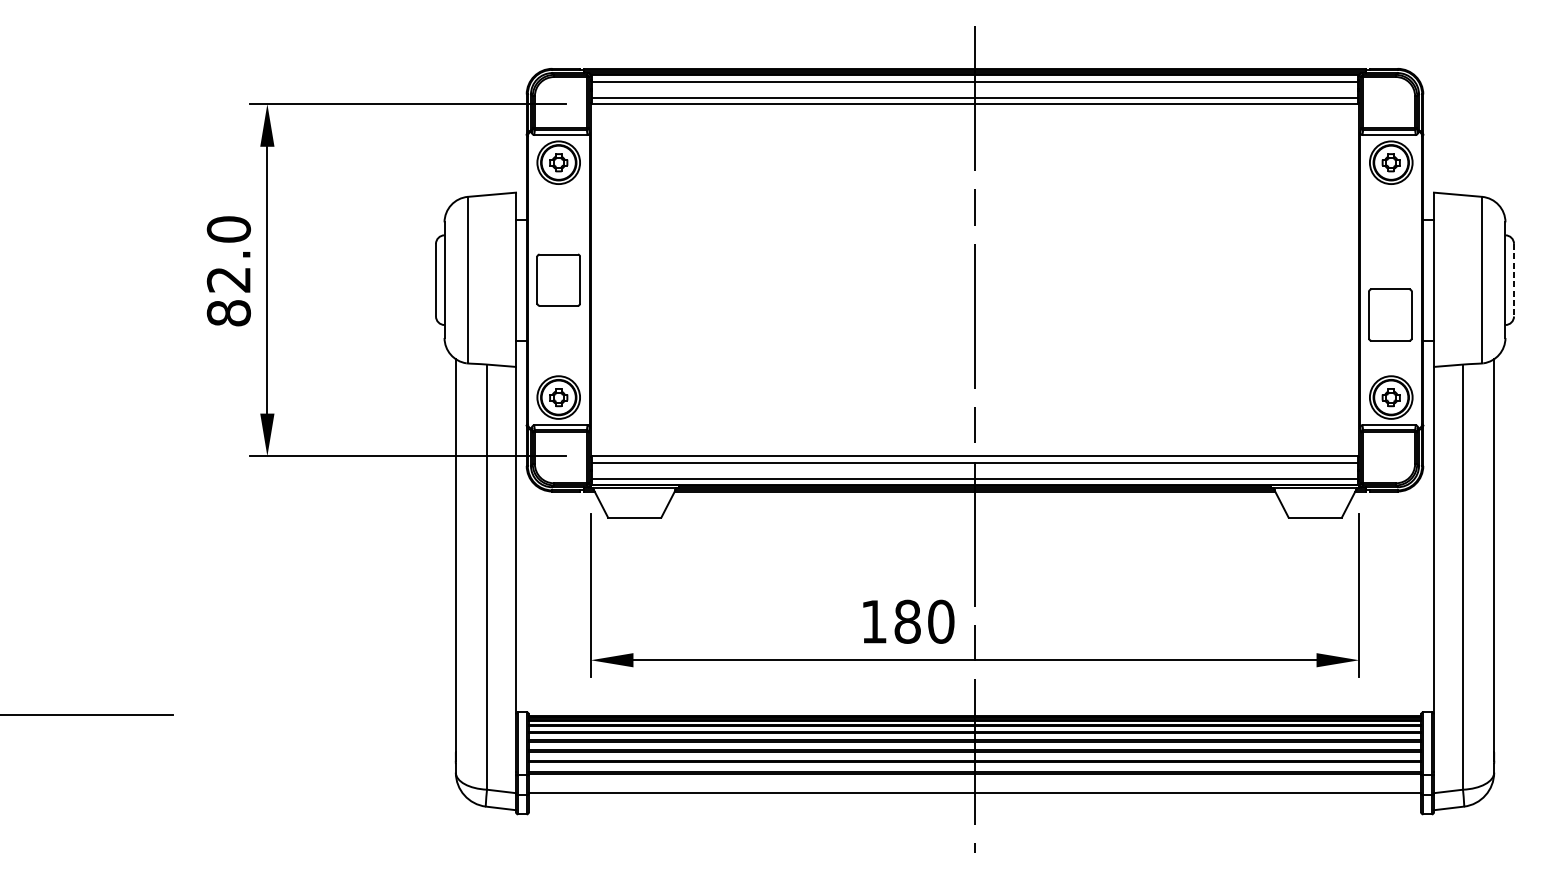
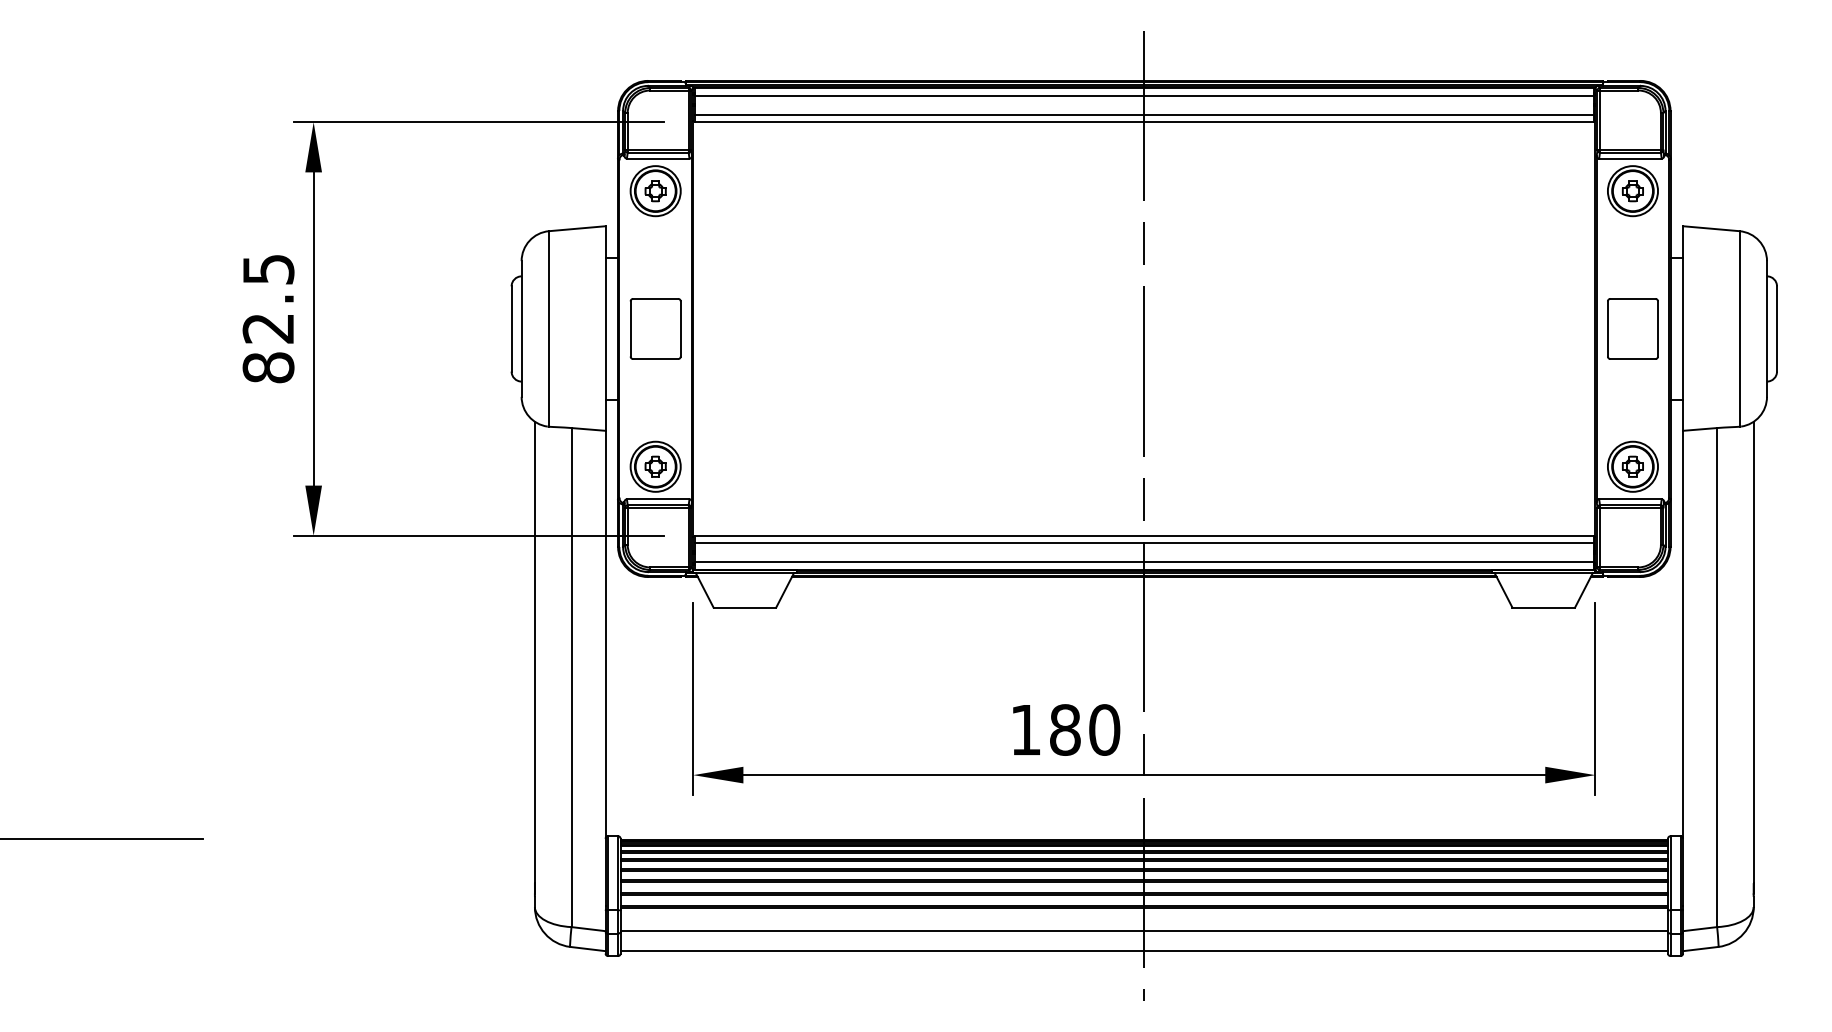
text: (228, 229) -> (268, 269), 82.0 -> 82.5
line: (1514, 279) -> (1777, 328), dashed -> solid
part: (1390, 314) -> (1632, 328), moved
line: (975, 810) -> (1144, 951), added

